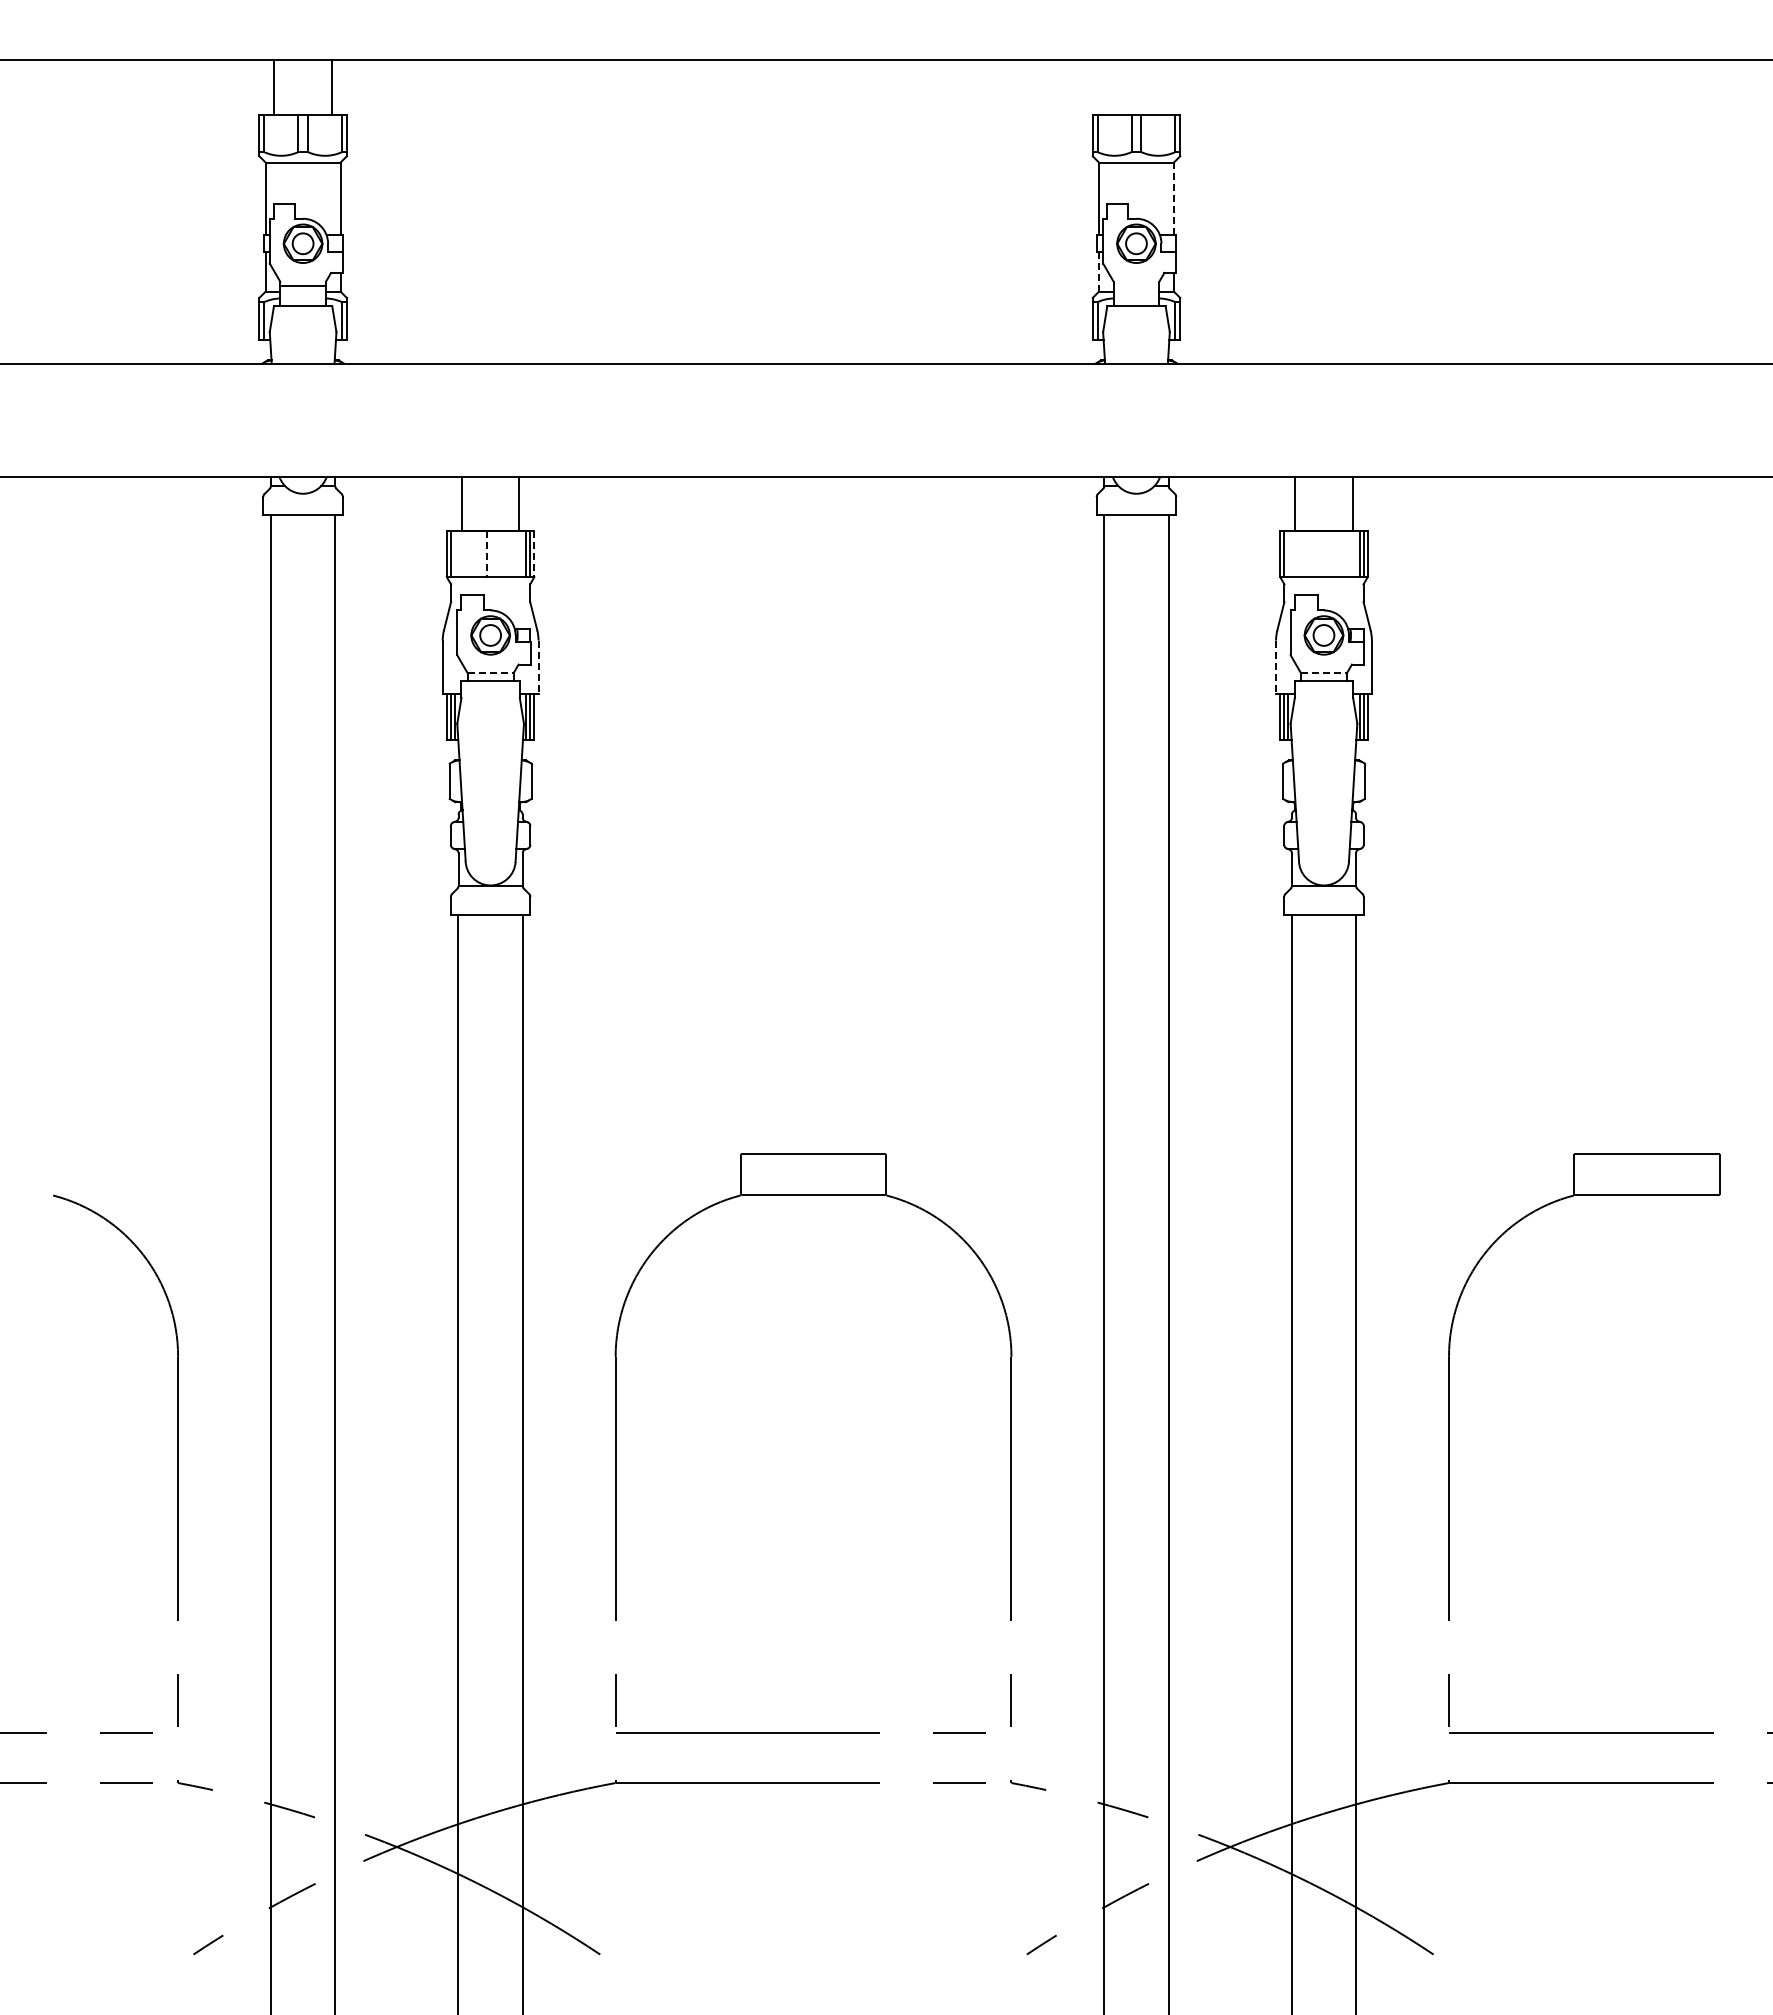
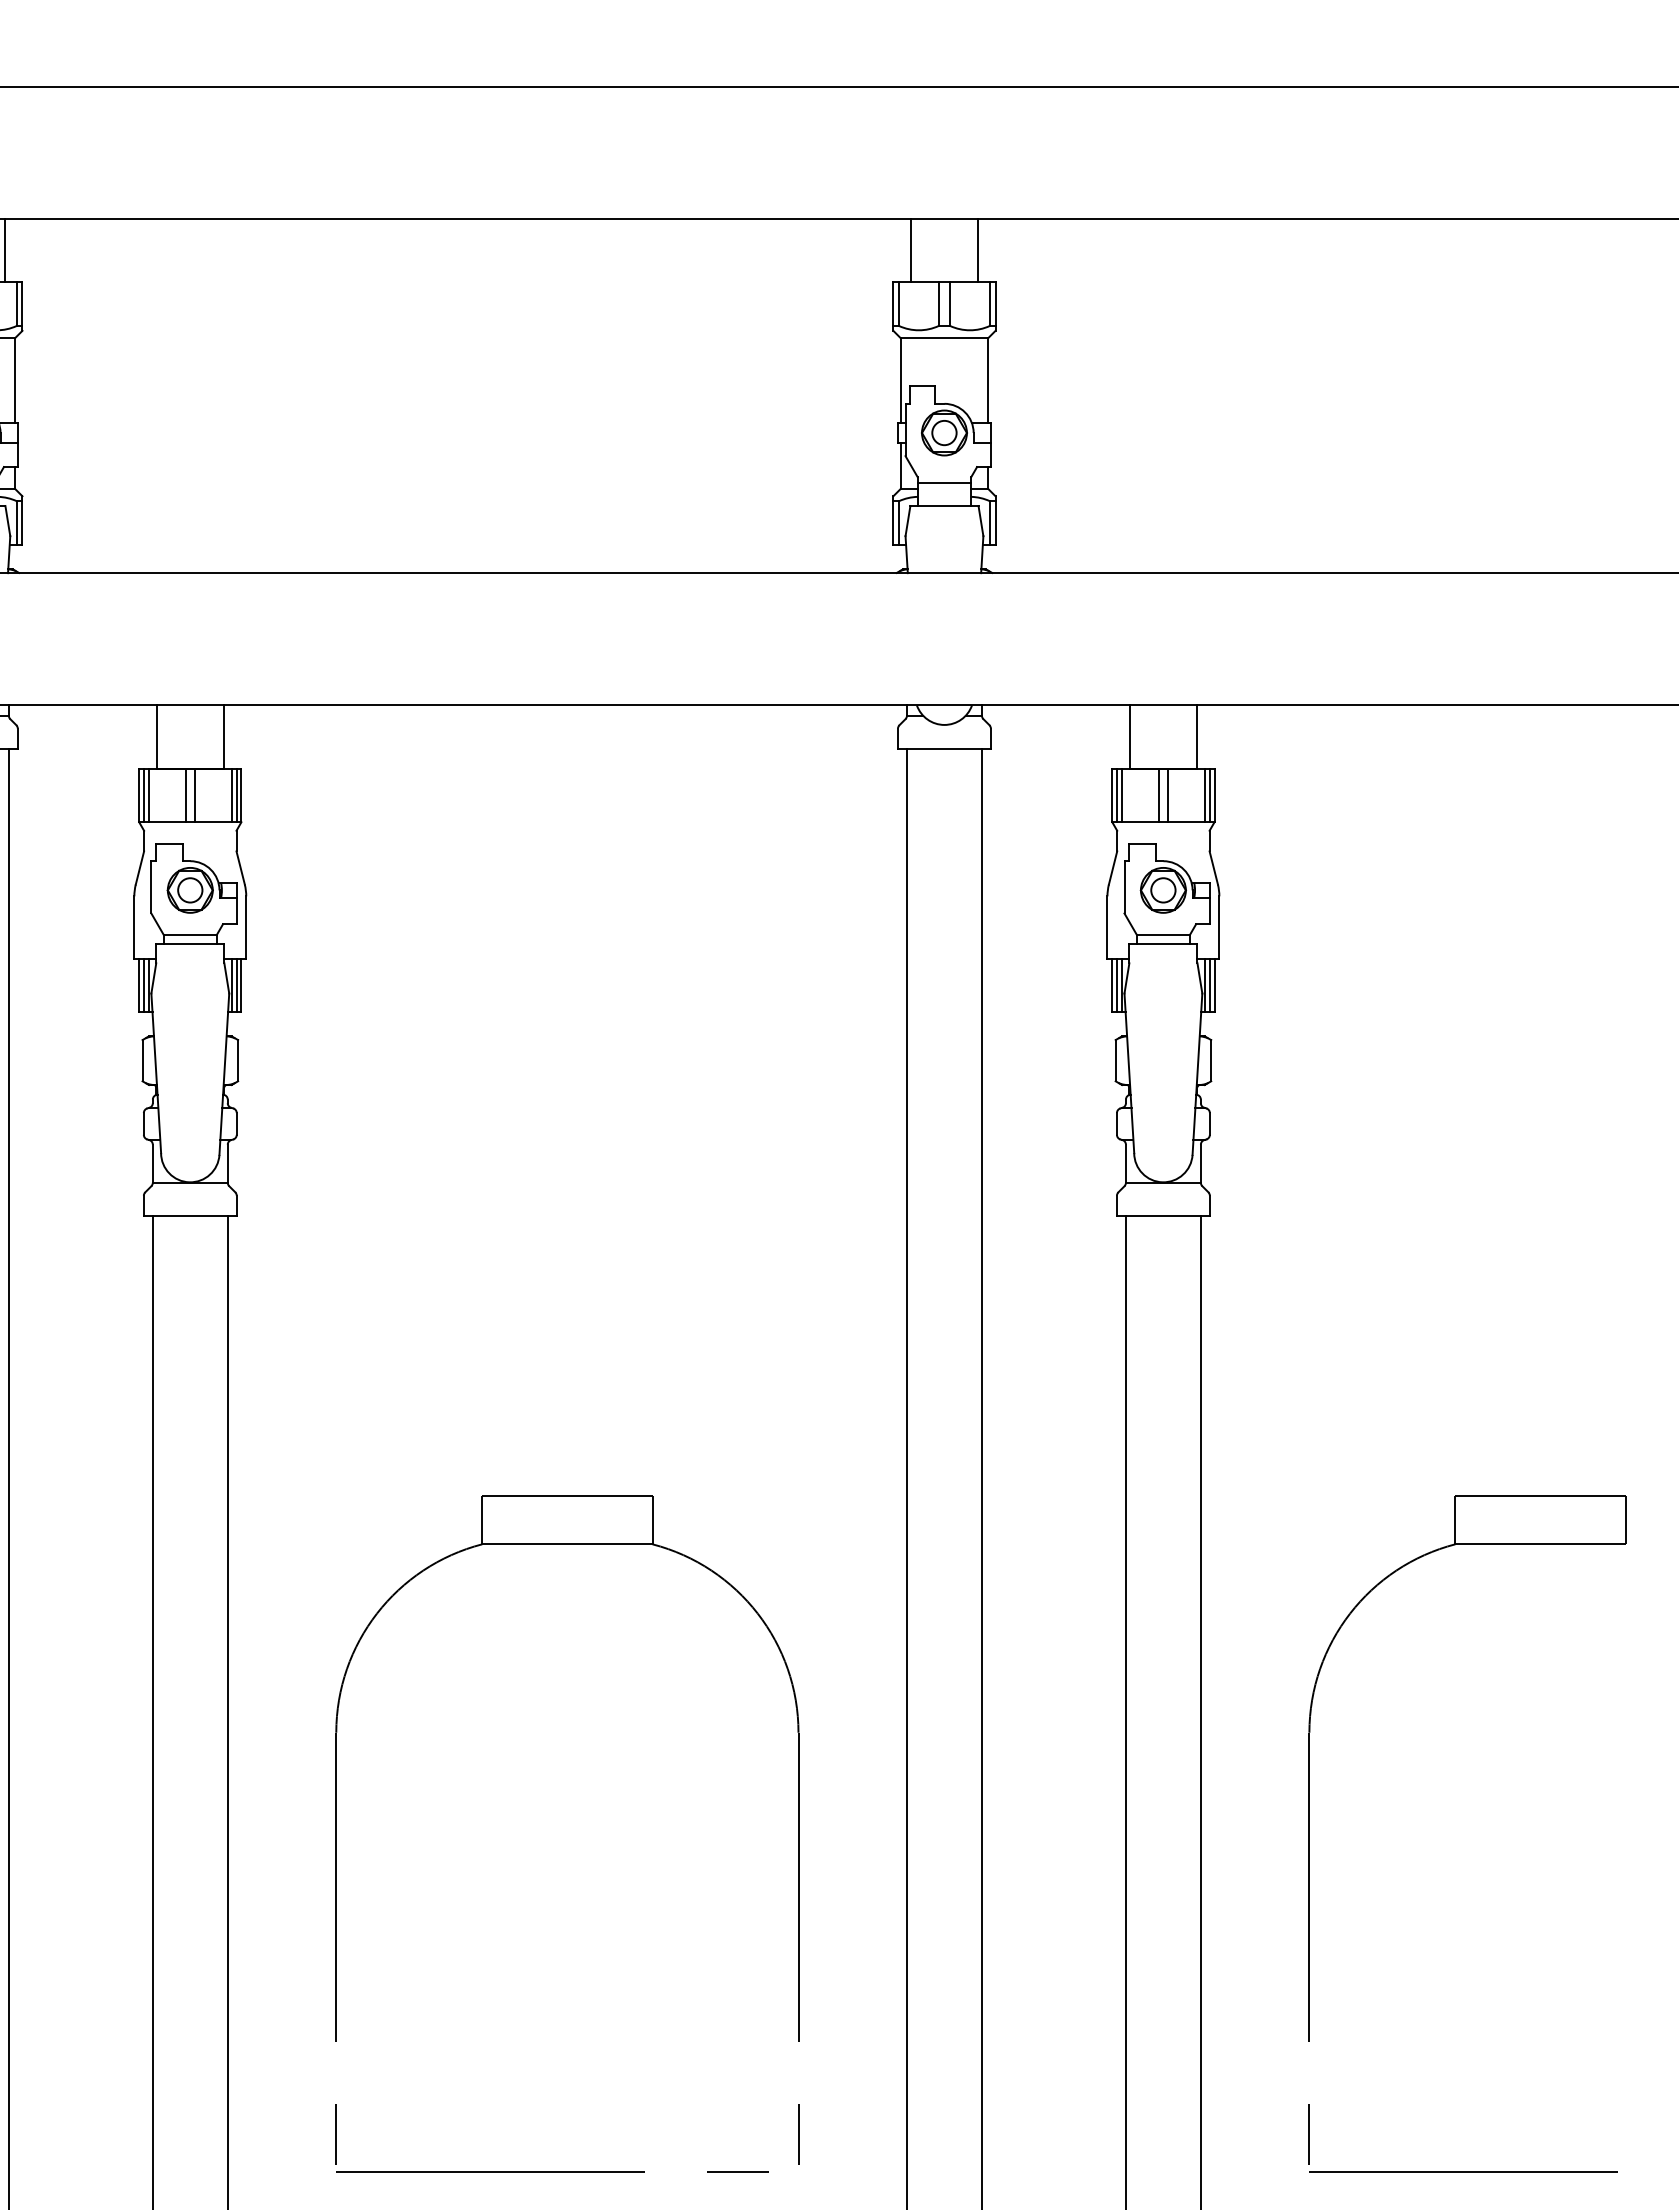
line: (1107, 87) -> (910, 250), added
line: (1165, 87) -> (978, 250), added
line: (1173, 198) -> (987, 380), dashed -> solid
line: (1098, 271) -> (900, 465), dashed -> solid
line: (1136, 286) -> (944, 482), added
line: (454, 554) -> (148, 795), added
line: (486, 554) -> (185, 795), dashed -> solid
line: (494, 554) -> (194, 795), added
line: (534, 554) -> (241, 795), dashed -> solid
line: (1288, 554) -> (1121, 795), added
line: (1320, 554) -> (1159, 795), added
line: (1327, 554) -> (1167, 795), added
line: (538, 667) -> (246, 927), dashed -> solid
line: (1276, 667) -> (1107, 927), dashed -> solid
line: (490, 673) -> (190, 934), dashed -> solid
line: (1323, 673) -> (1162, 934), dashed -> solid

